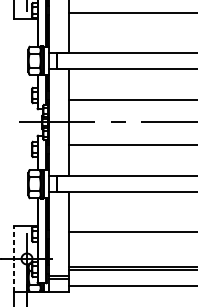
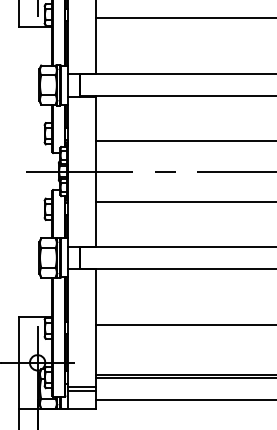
line: (14, 258) -> (19, 362), dashed -> solid

